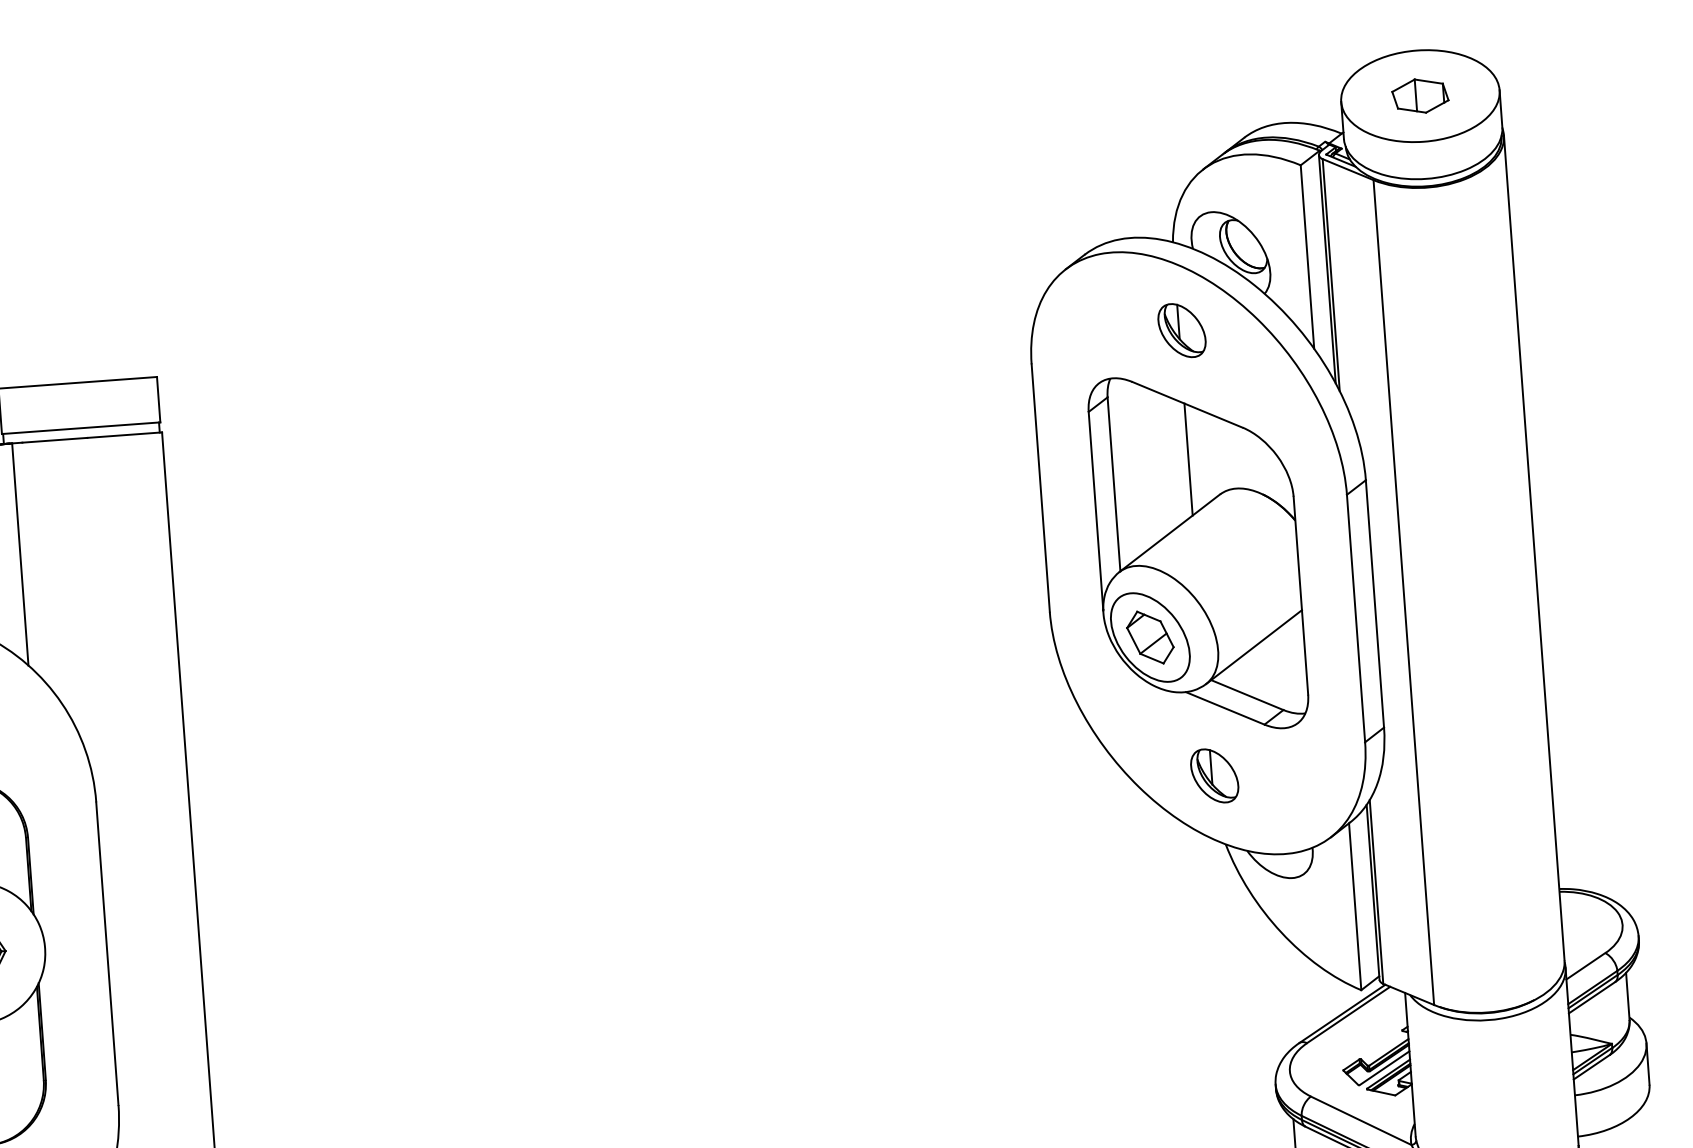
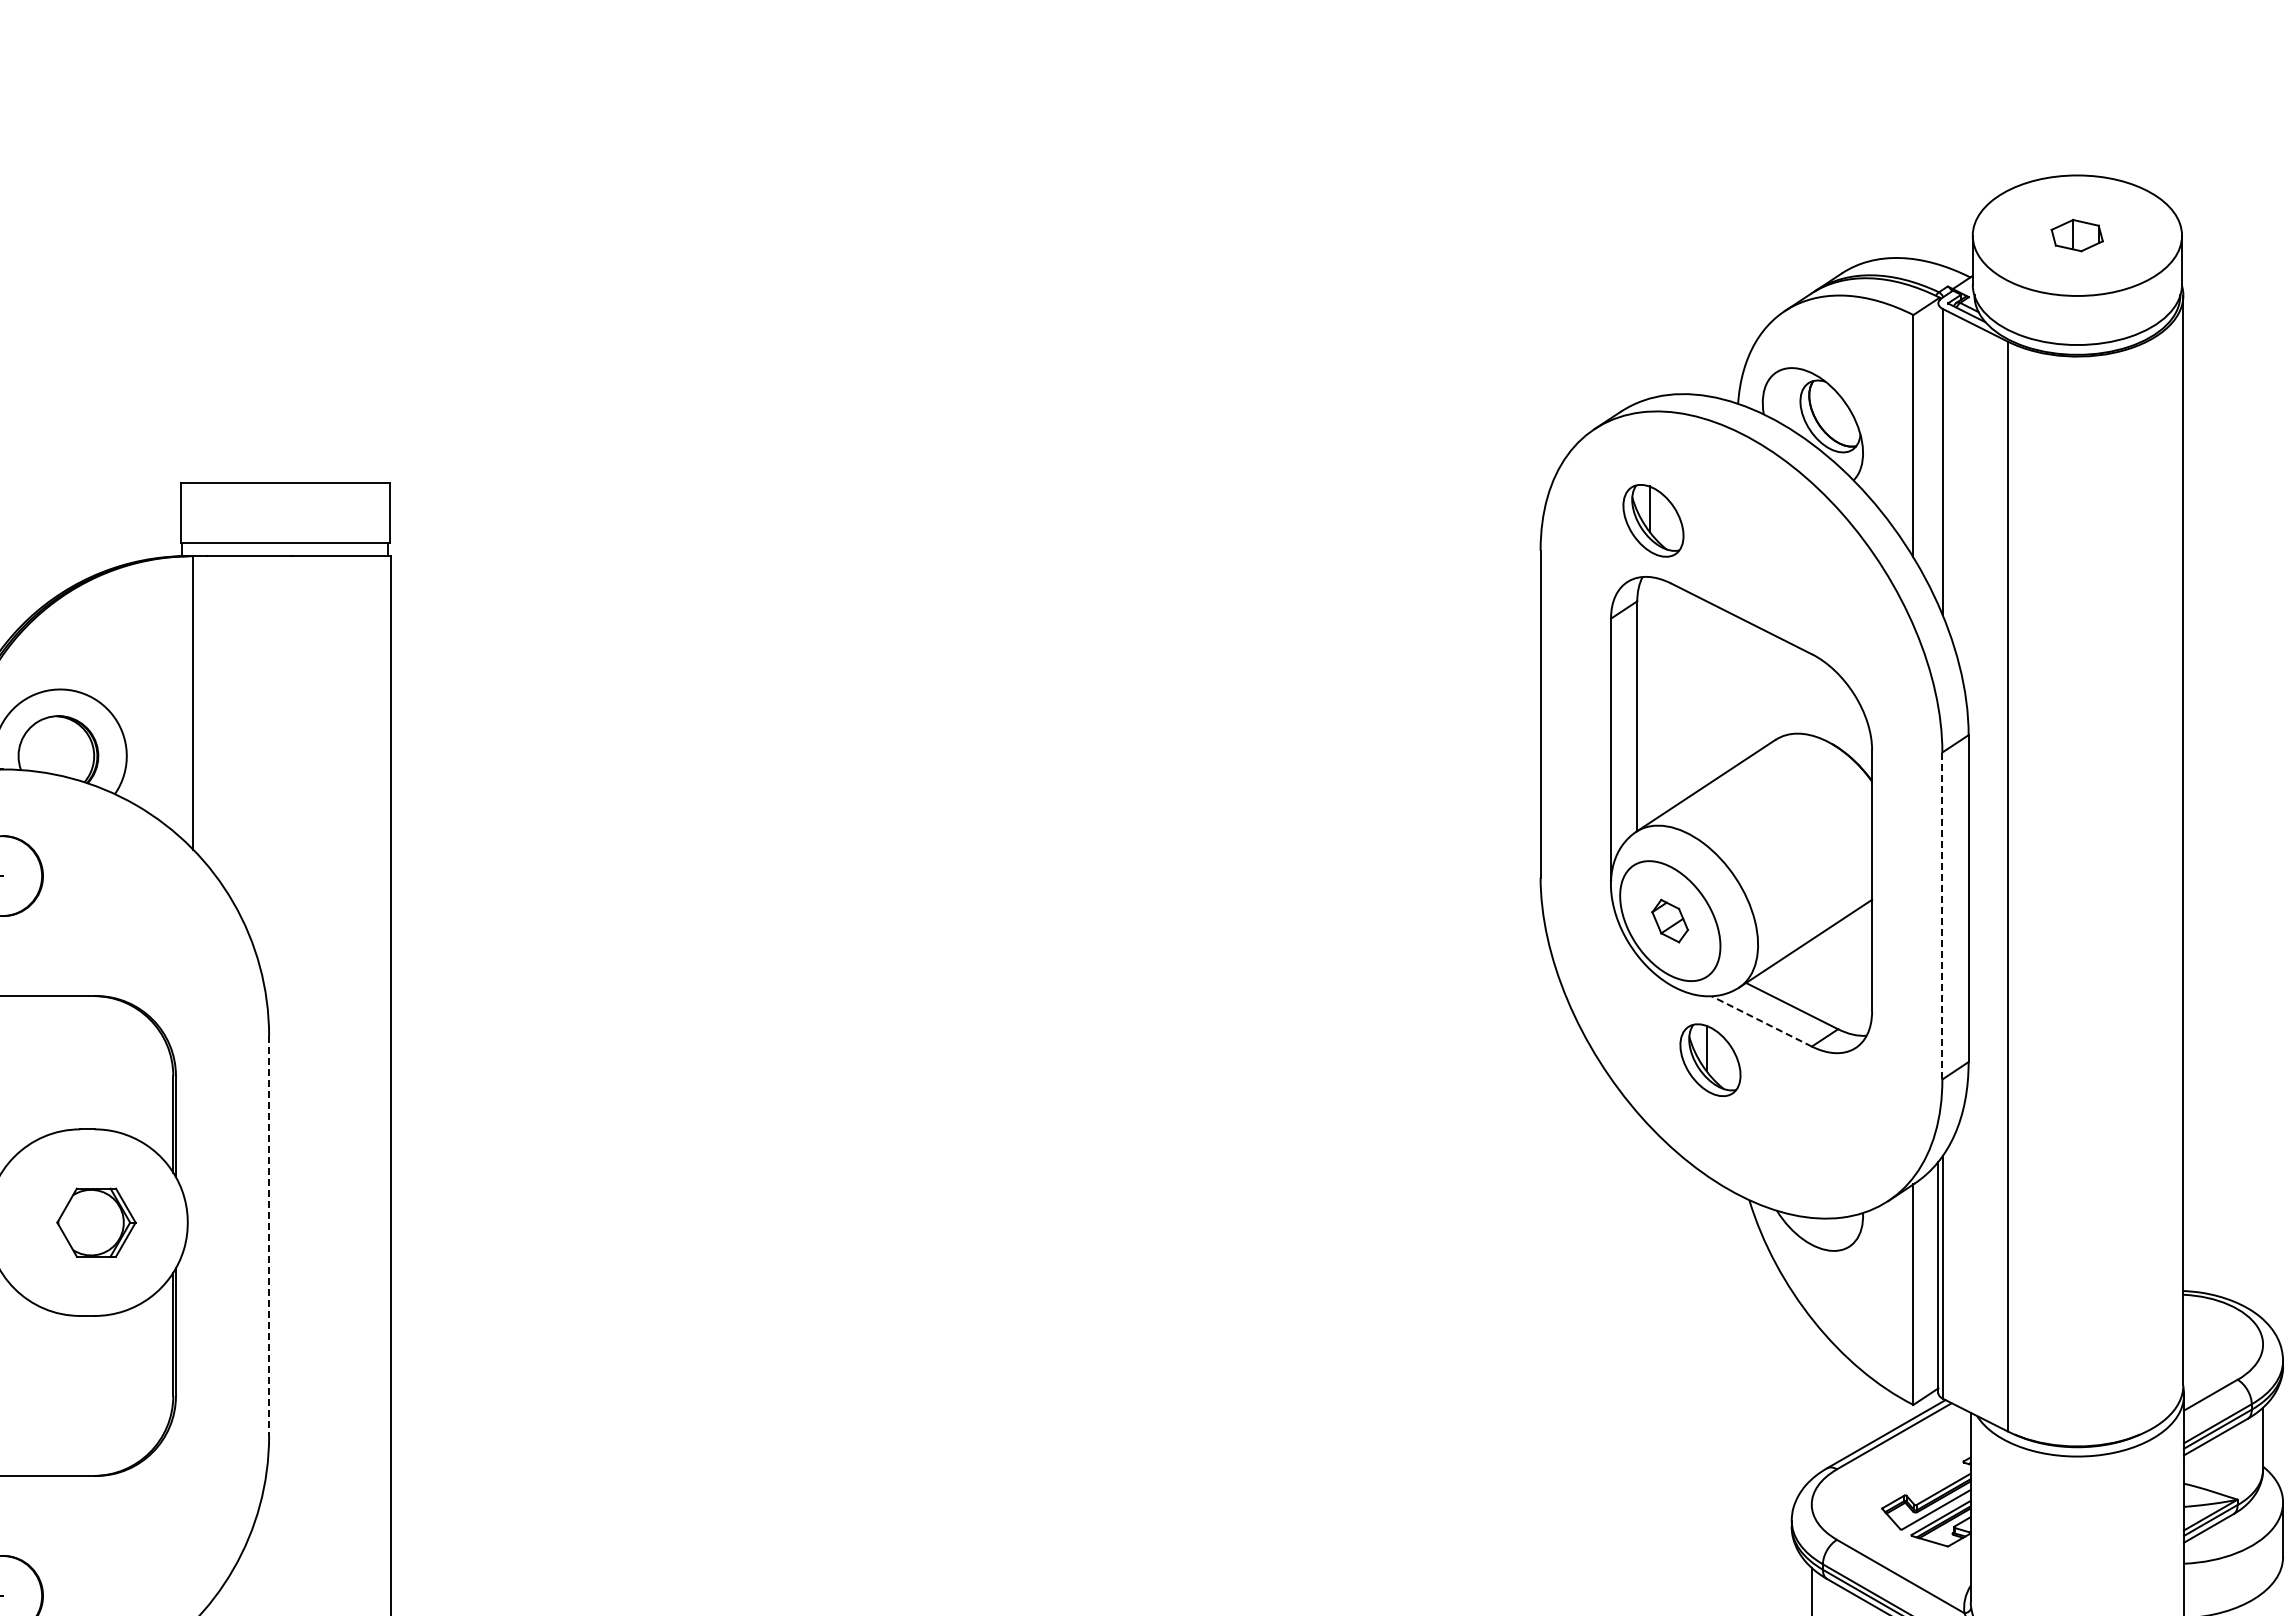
part: (1419, 96) -> (2076, 235), size x0.7
line: (1327, 268) -> (1938, 453), removed
part: (1182, 330) -> (1653, 520), moved
line: (1188, 459) -> (1737, 690), removed
line: (1356, 618) -> (1942, 916), solid -> dashed
part: (1149, 637) -> (1669, 920), size x0.6
line: (1225, 708) -> (1761, 1021), solid -> dashed
part: (1214, 775) -> (1710, 1059), moved
line: (107, 954) -> (269, 1236), solid -> dashed

